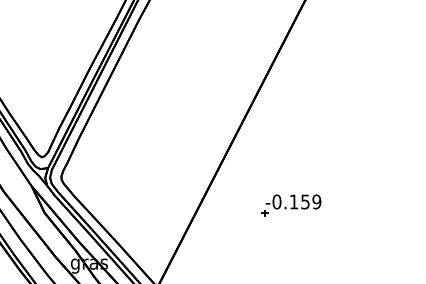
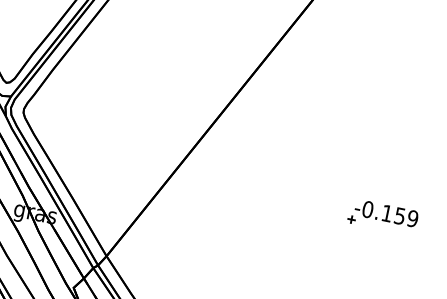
part: (291, 205) -> (383, 216), moved

